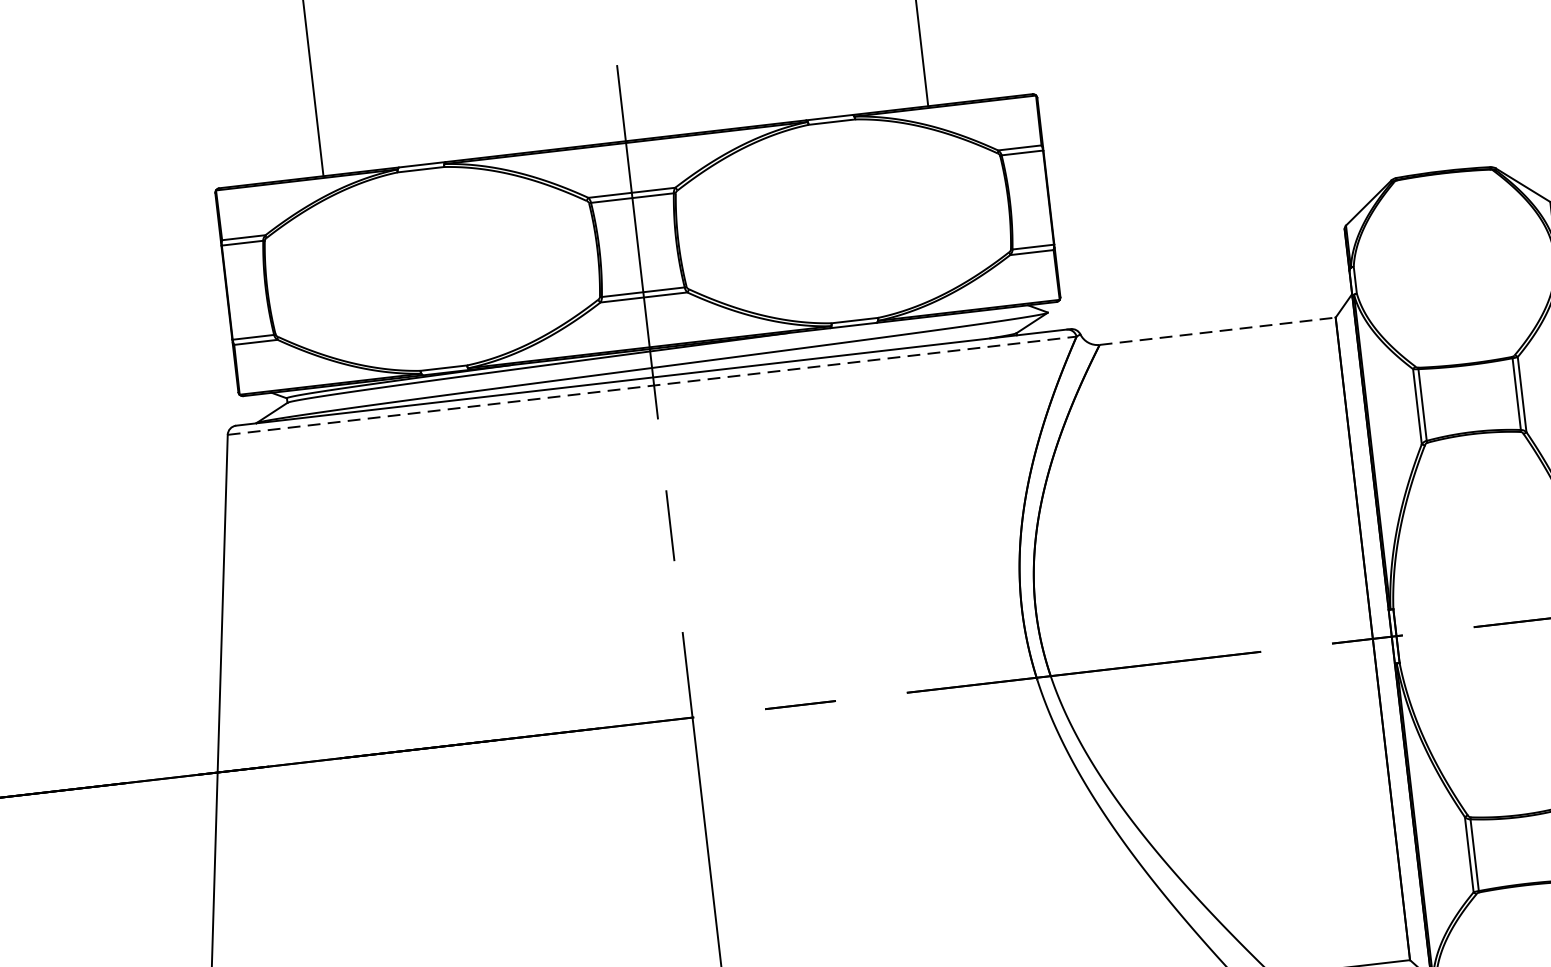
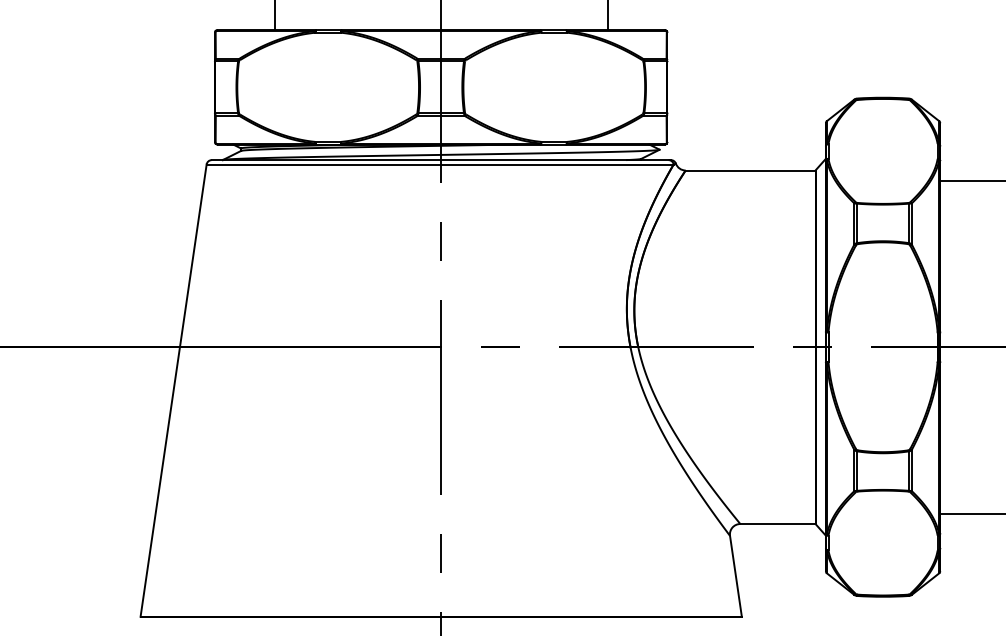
line: (1217, 331) -> (750, 170), dashed -> solid
line: (652, 385) -> (440, 164), dashed -> solid

